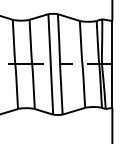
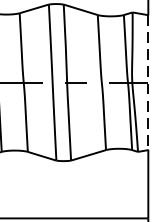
line: (112, 64) -> (148, 82), solid -> dashed

